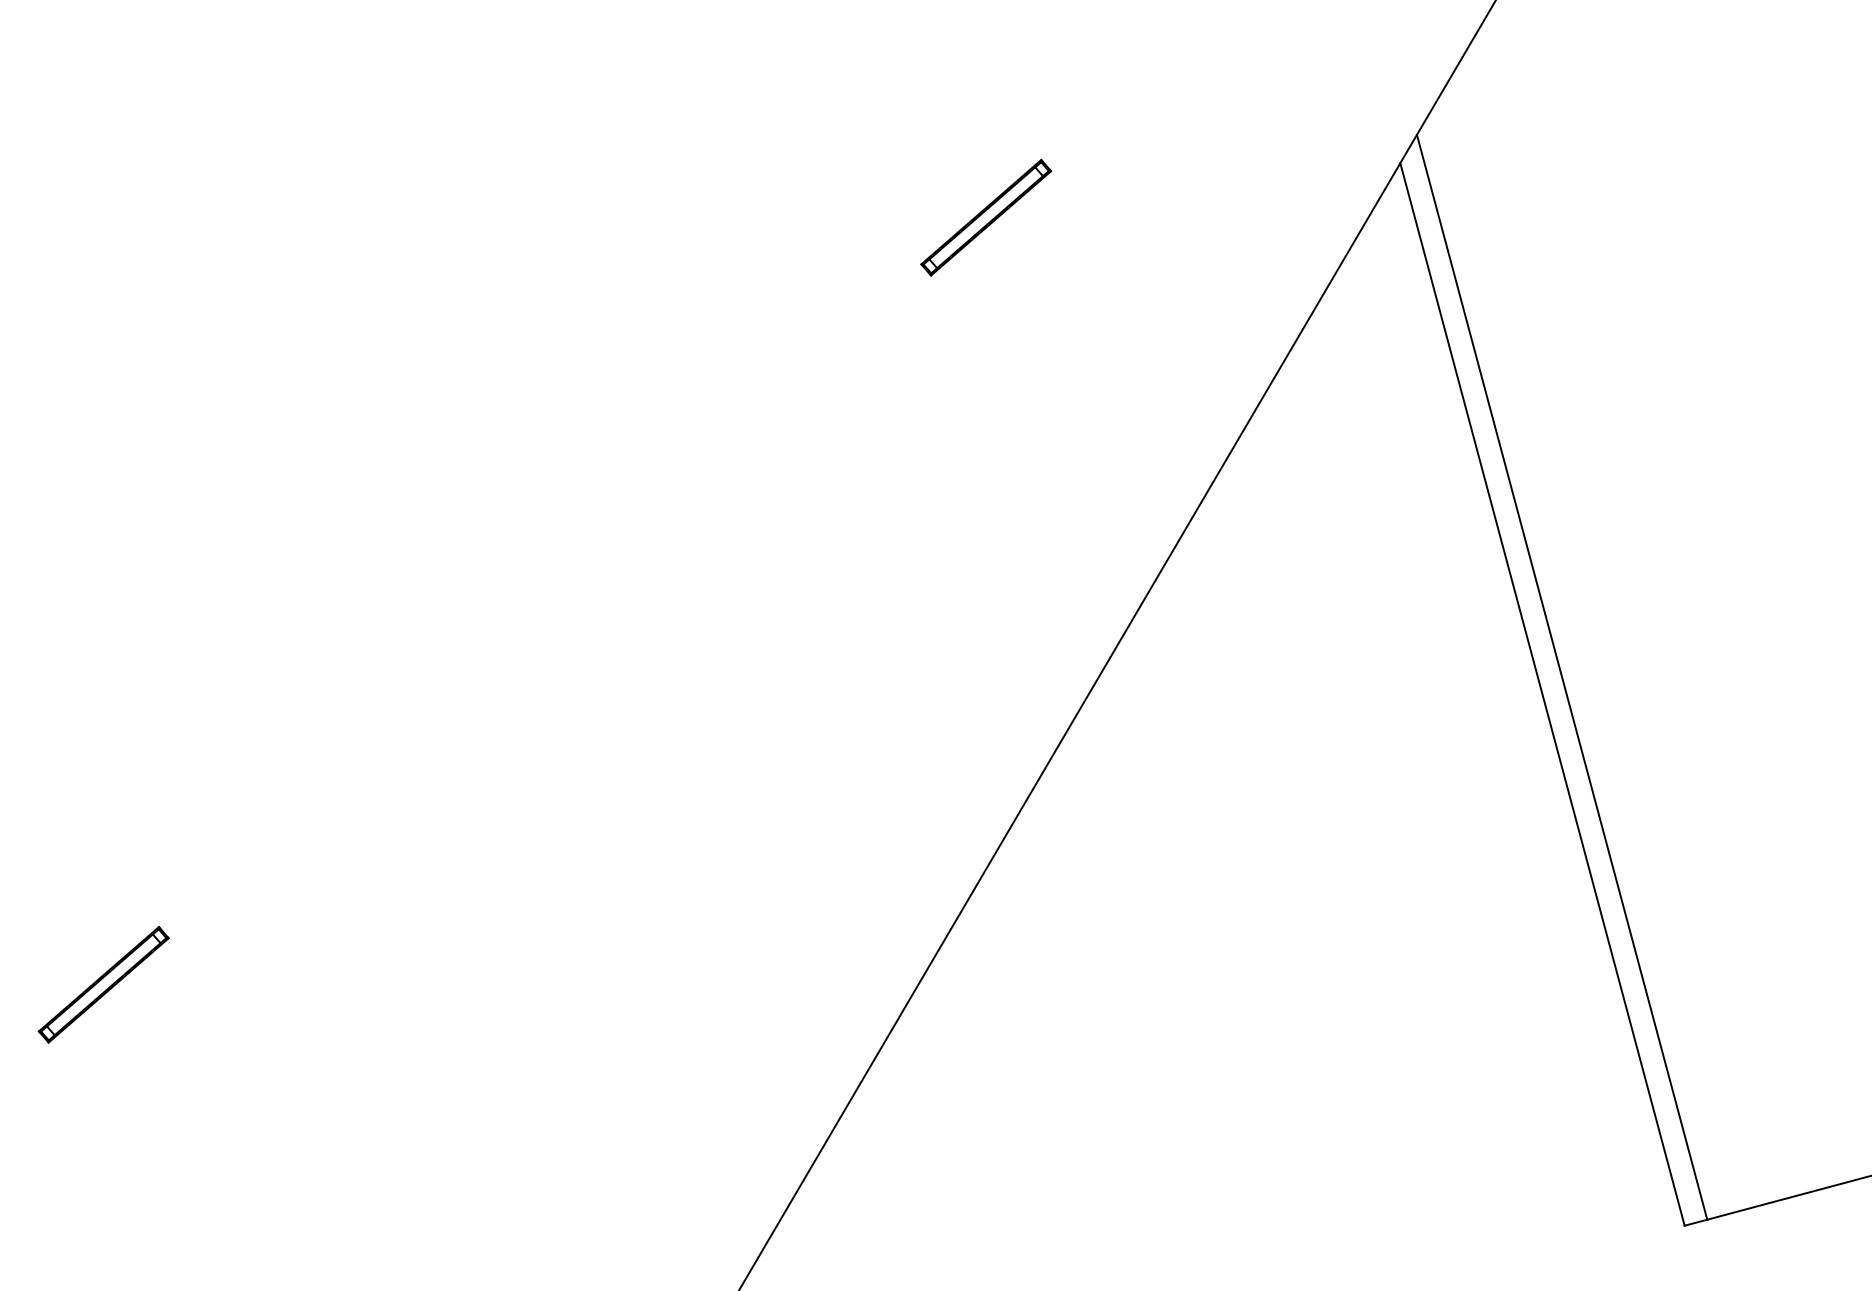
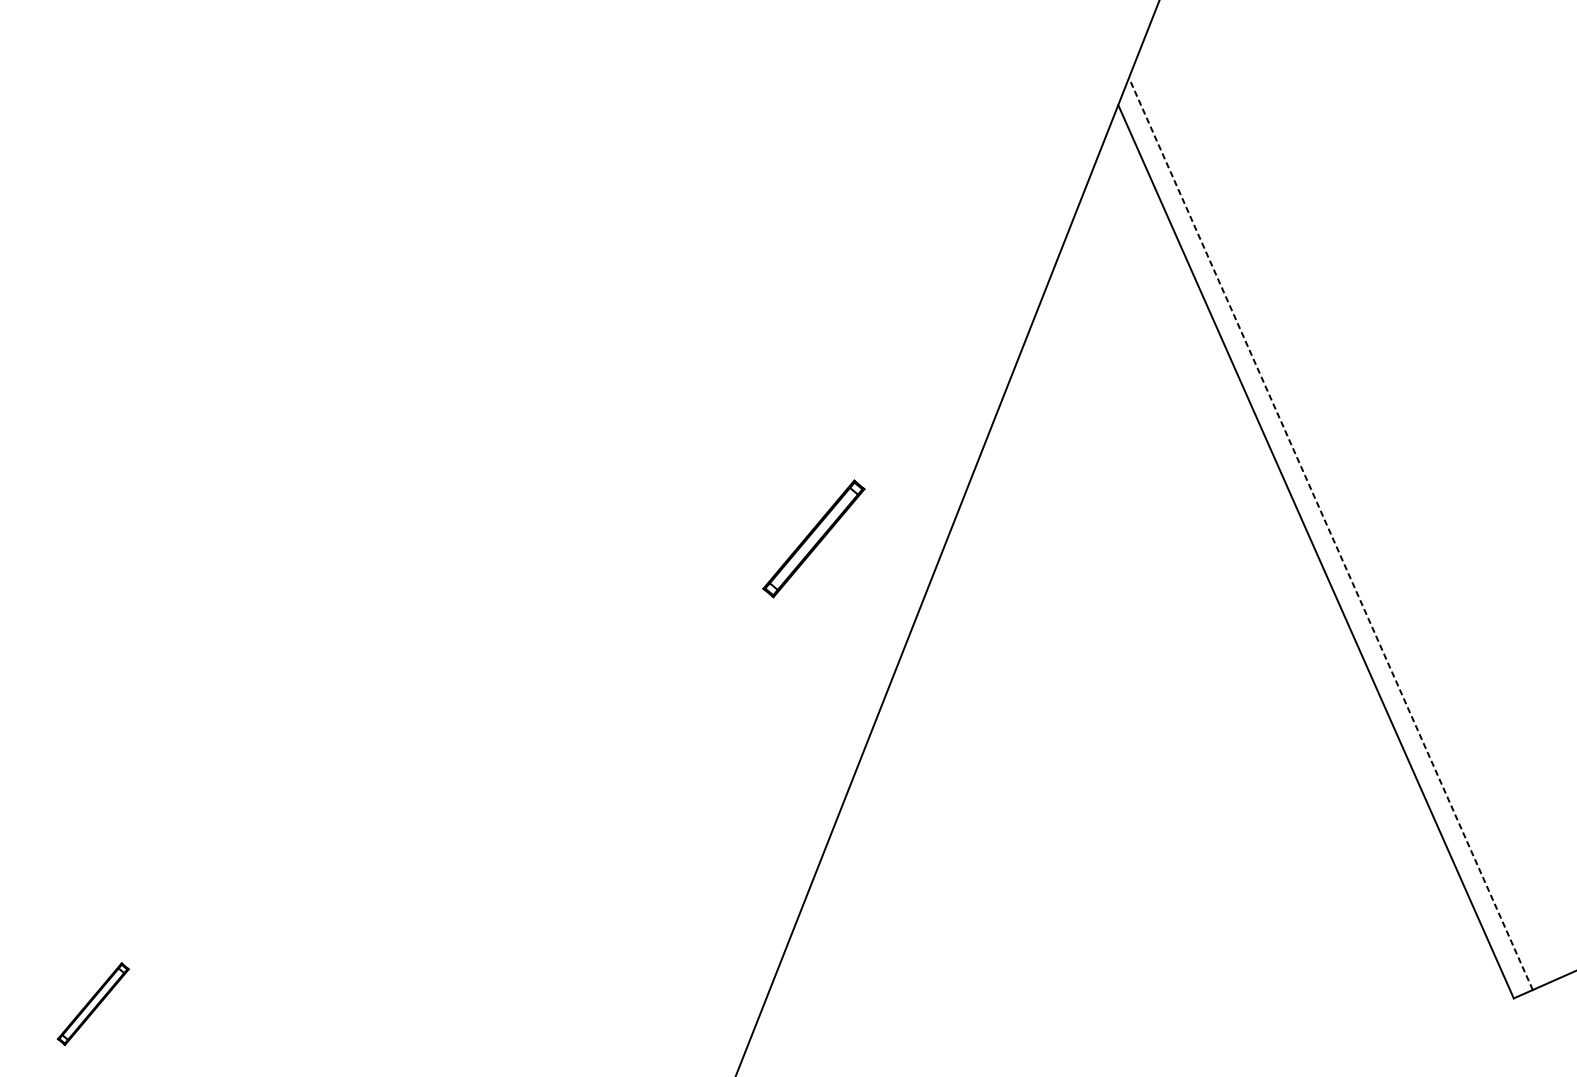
part: (986, 217) -> (814, 538), moved
line: (1562, 677) -> (1331, 534), solid -> dashed
part: (103, 984) -> (93, 1003), size x0.7

